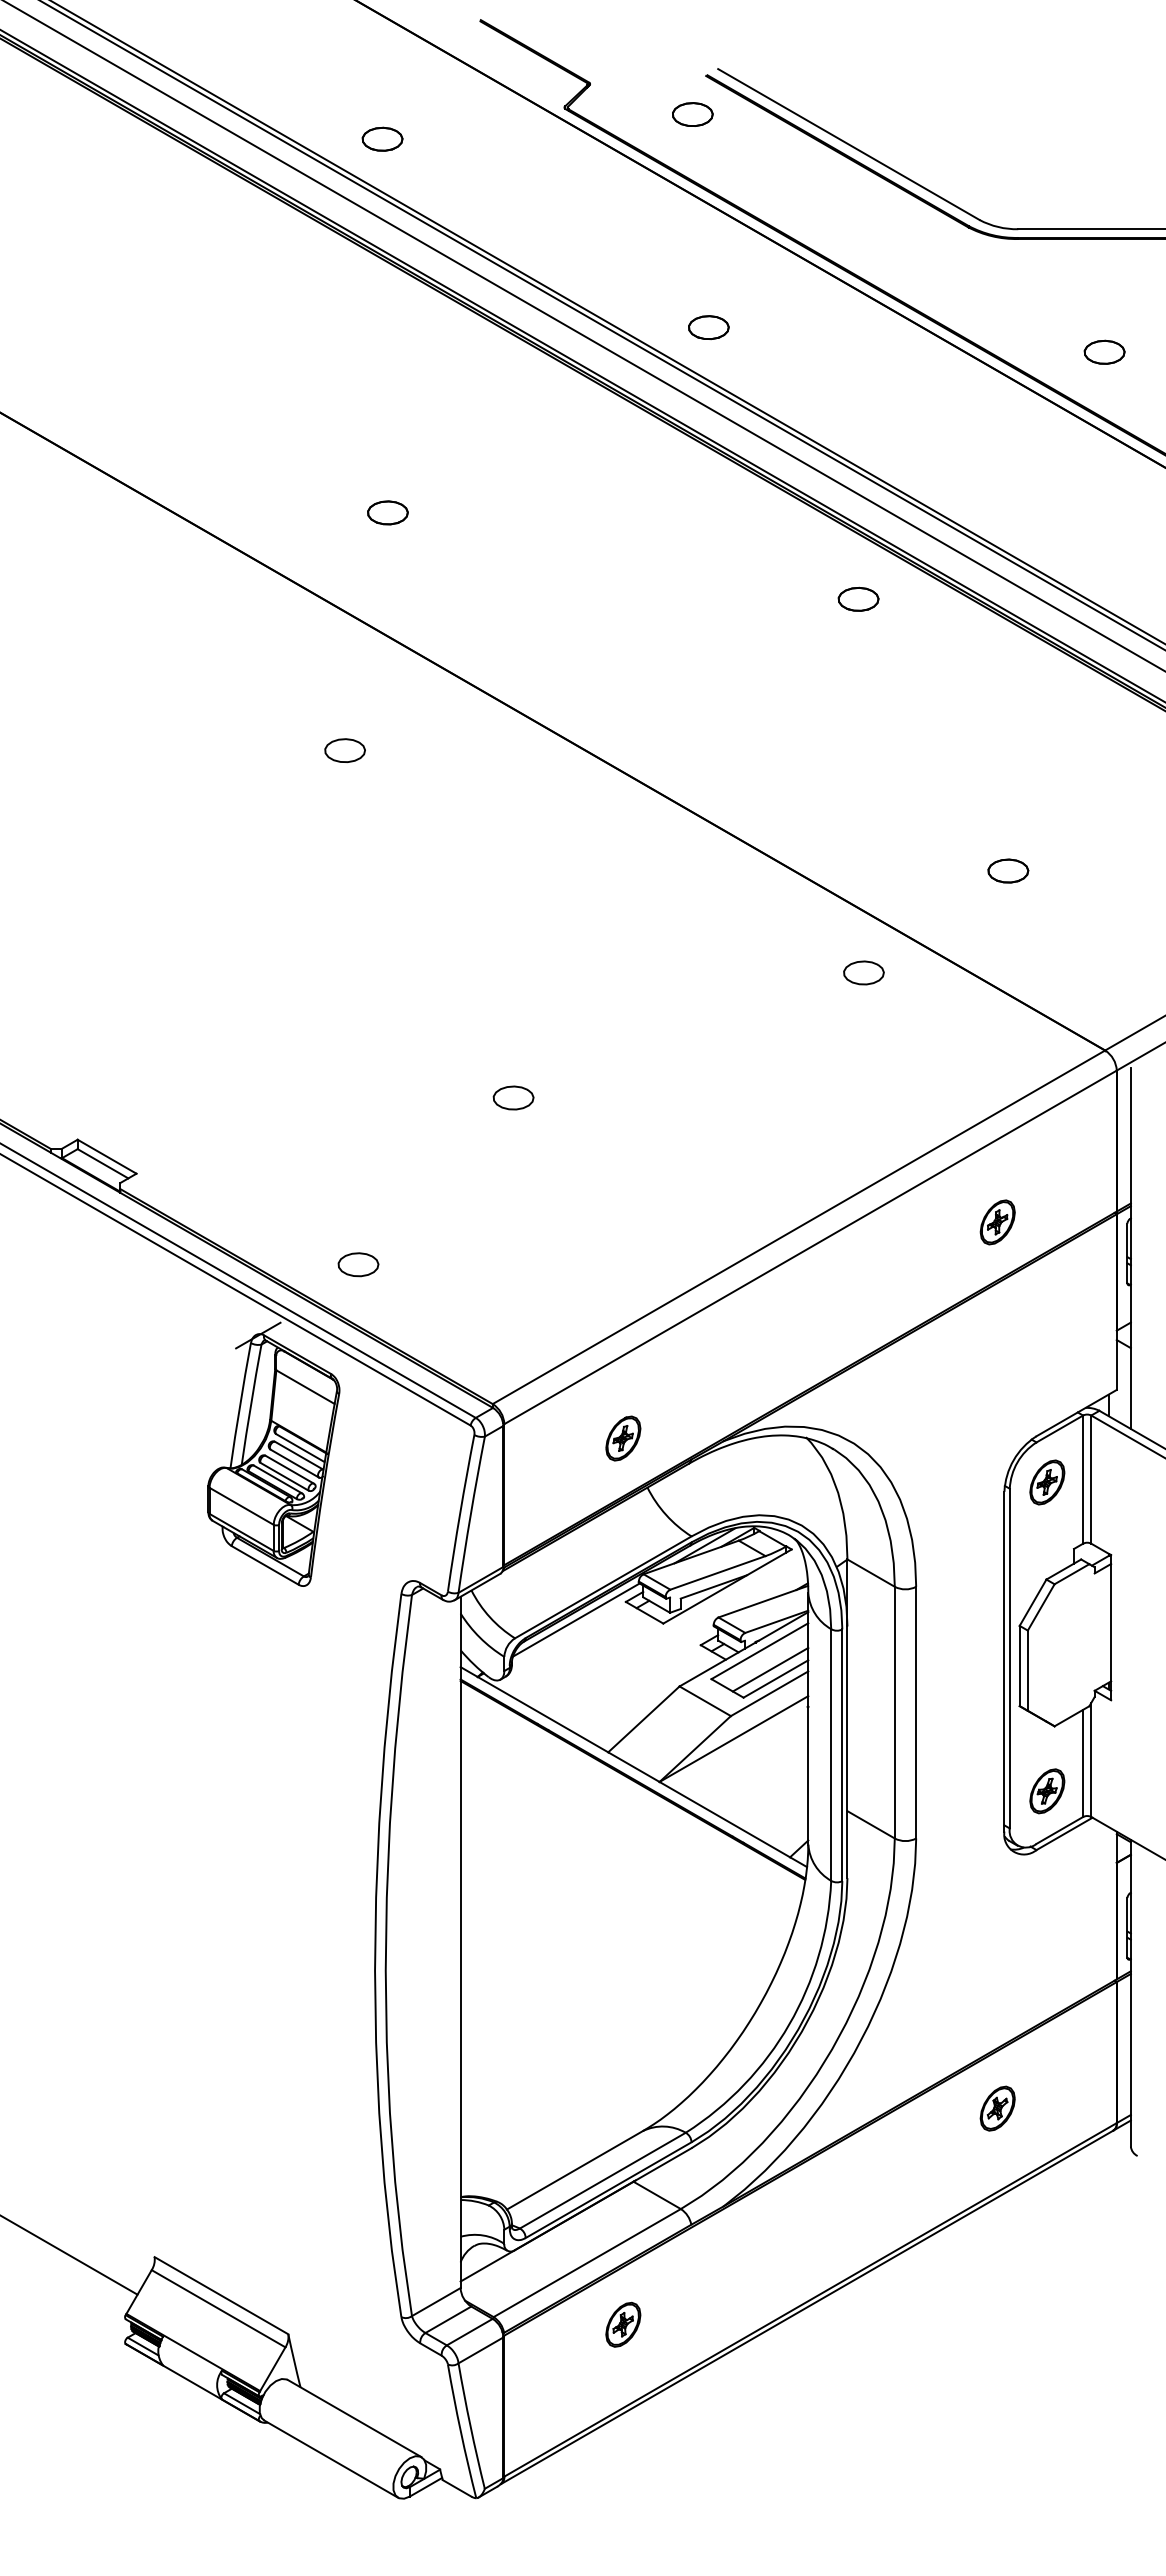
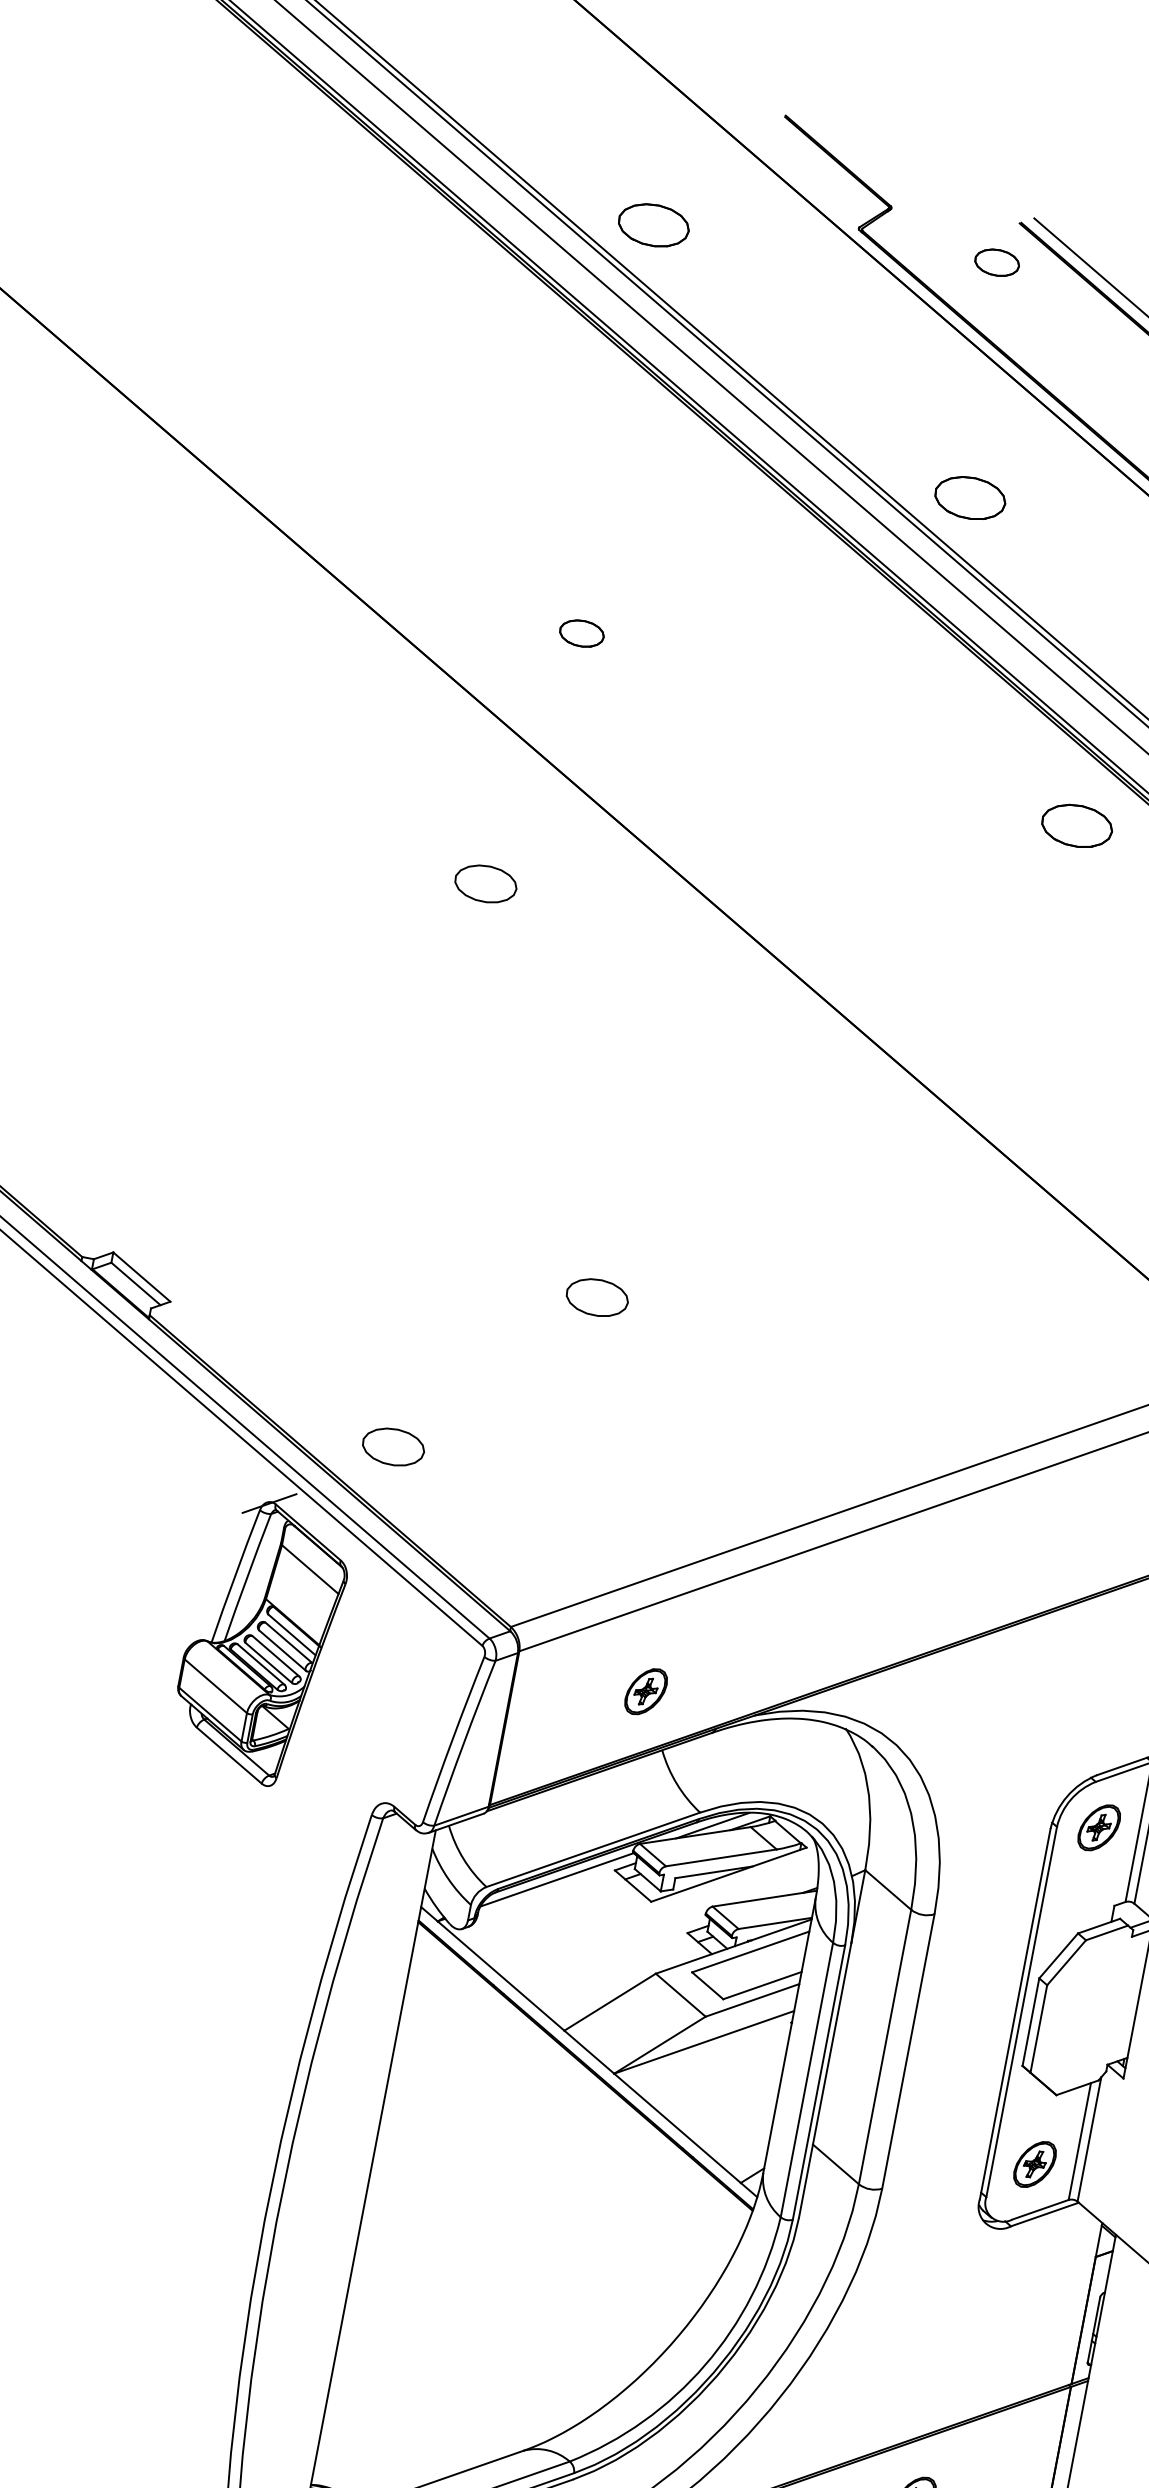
part: (382, 138) -> (653, 224), size x1.6
part: (708, 327) -> (970, 498), size x1.6
part: (858, 598) -> (1077, 824), size x1.6
part: (344, 750) -> (485, 883), size x1.4
part: (863, 972) -> (1004, 1233), removed
part: (513, 1097) -> (597, 1297), size x1.4
part: (997, 1222) -> (1098, 1533), removed
part: (358, 1264) -> (393, 1446), size x1.4
line: (770, 1669) -> (758, 1974), removed

